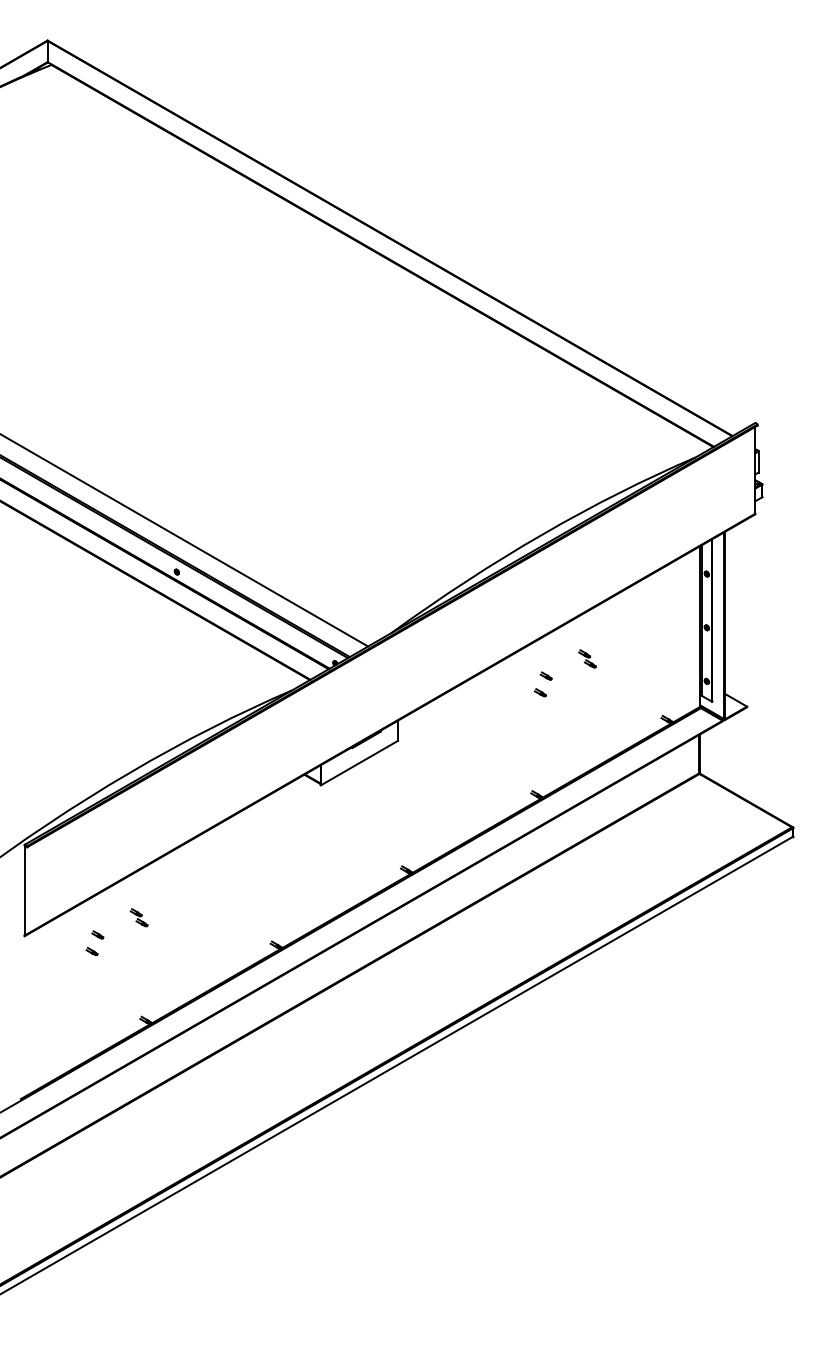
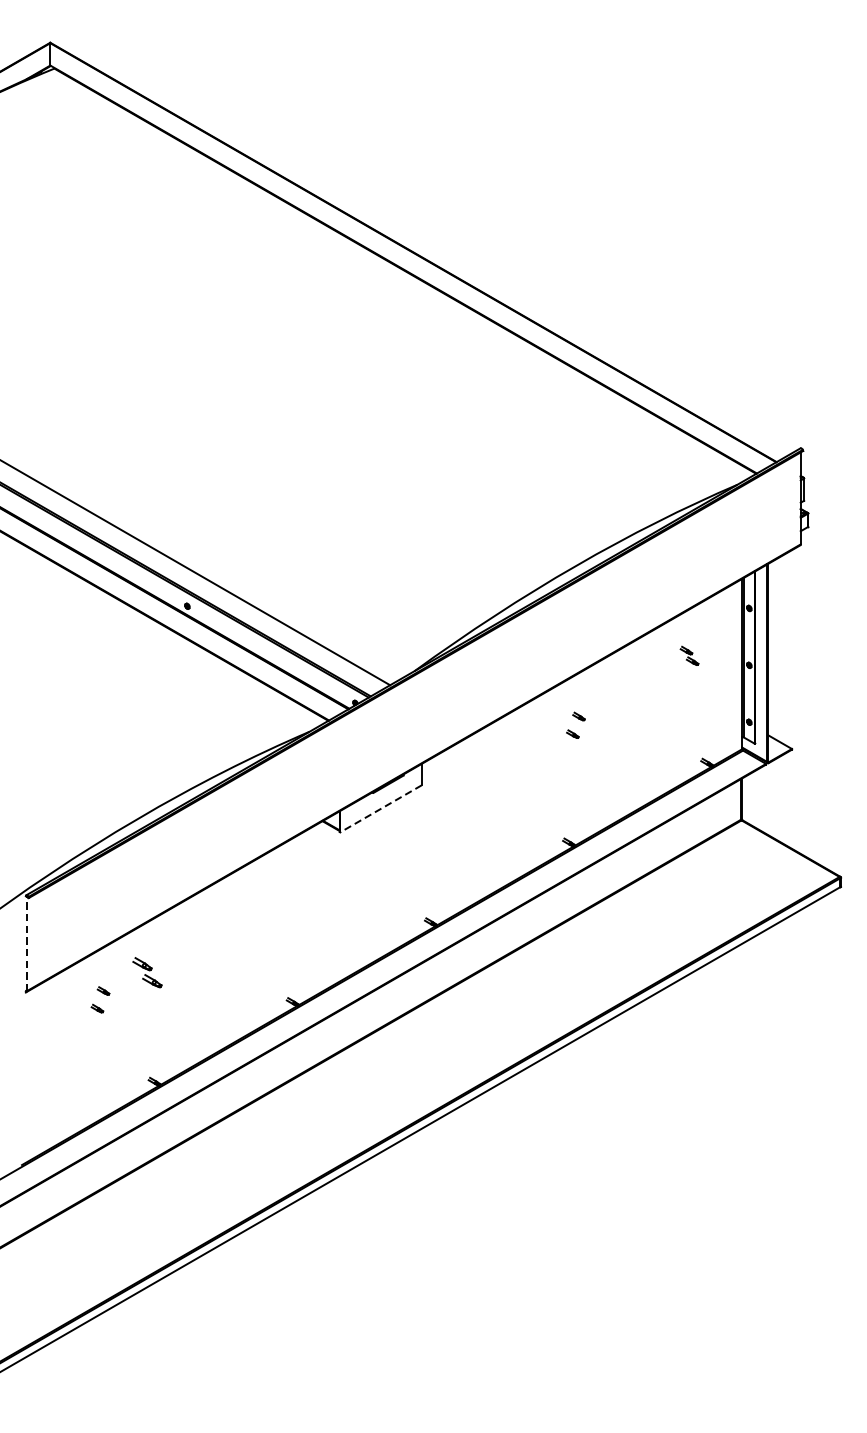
part: (587, 658) -> (689, 655), moved
line: (359, 763) -> (381, 809), solid -> dashed
line: (25, 890) -> (26, 943), solid -> dashed
part: (138, 917) -> (146, 972), size x1.6

